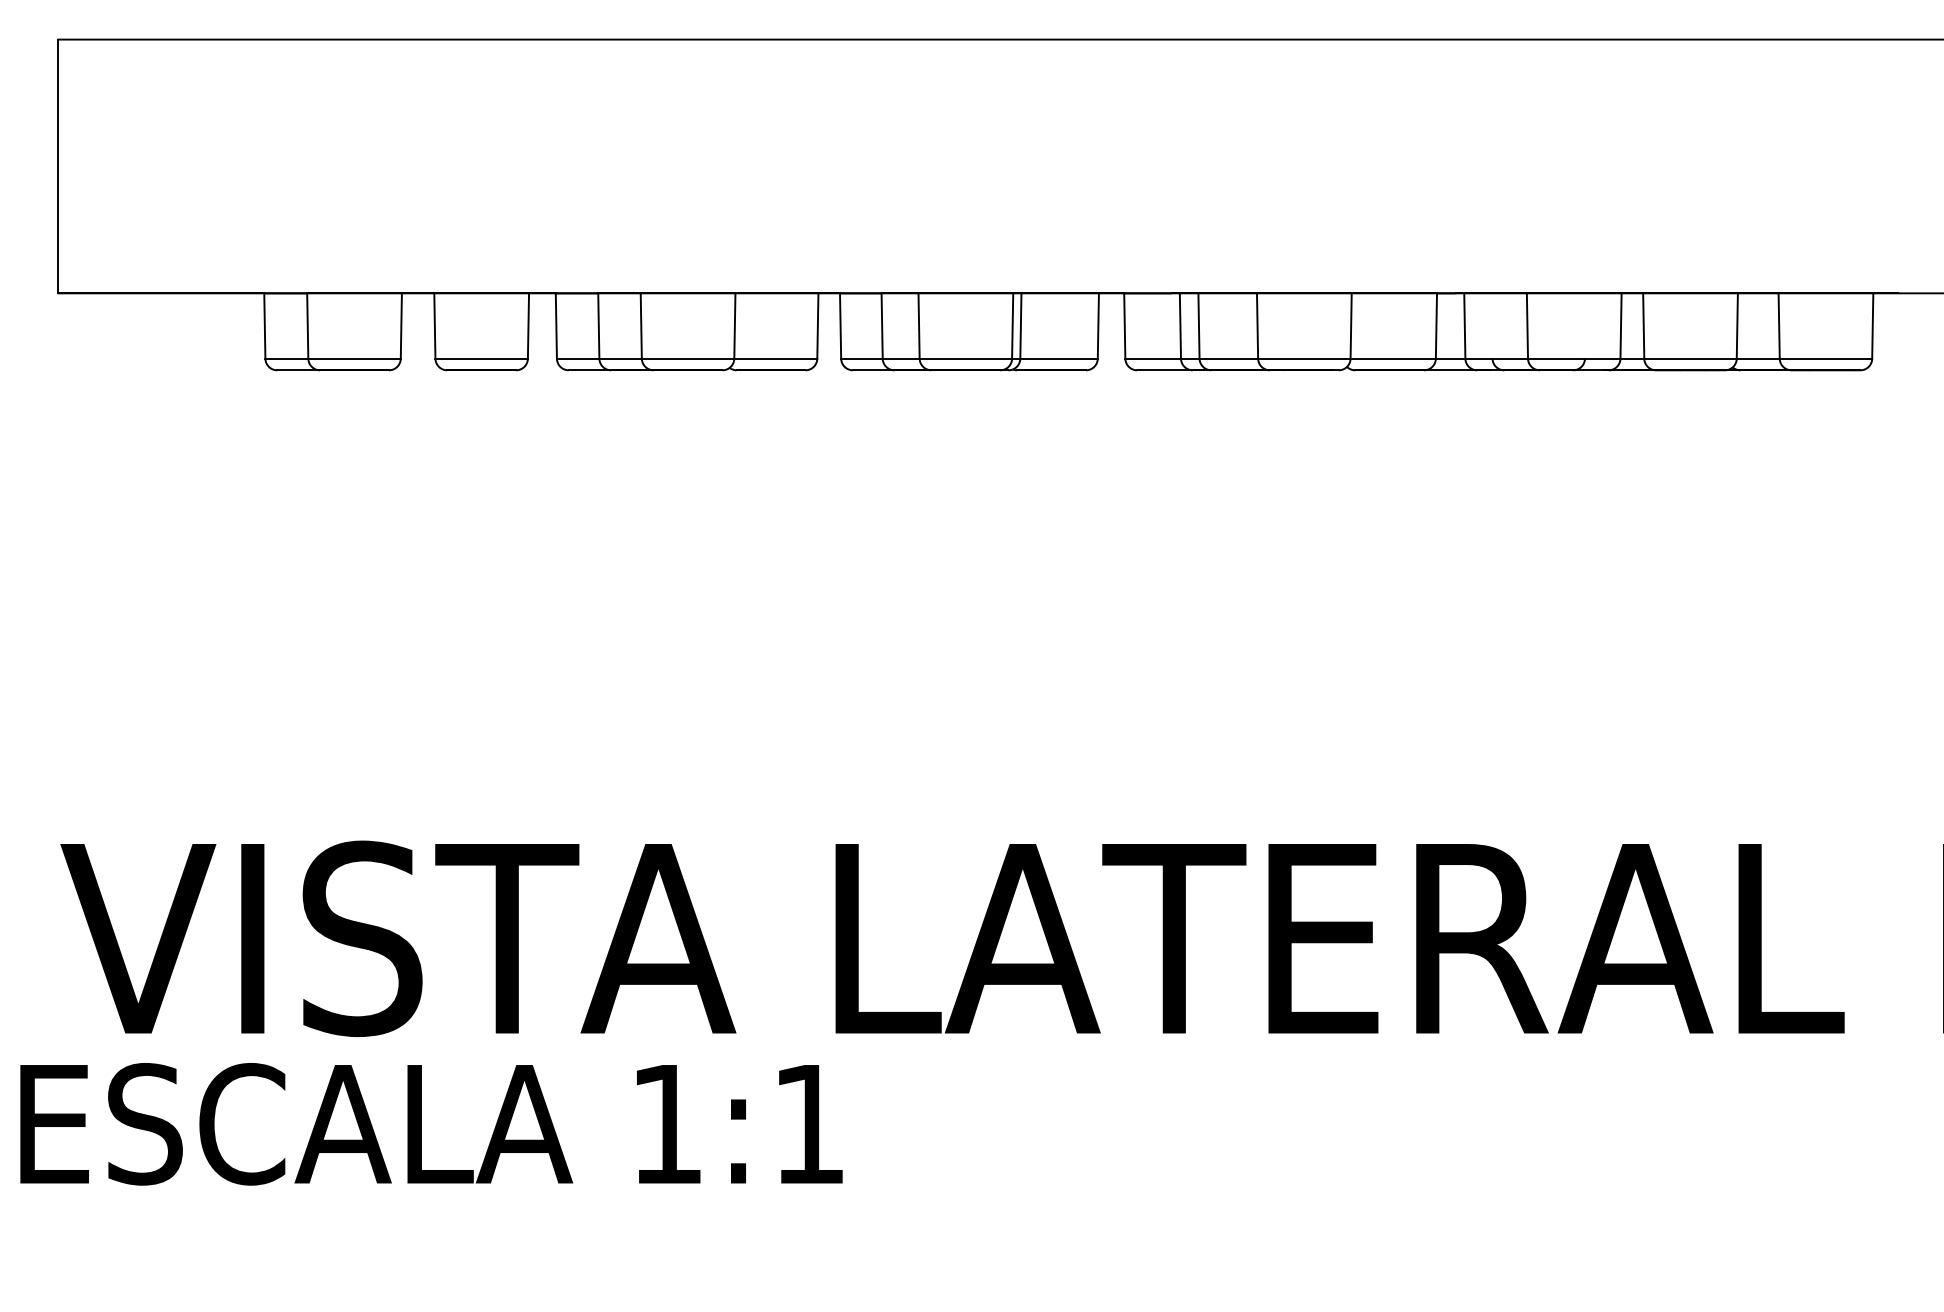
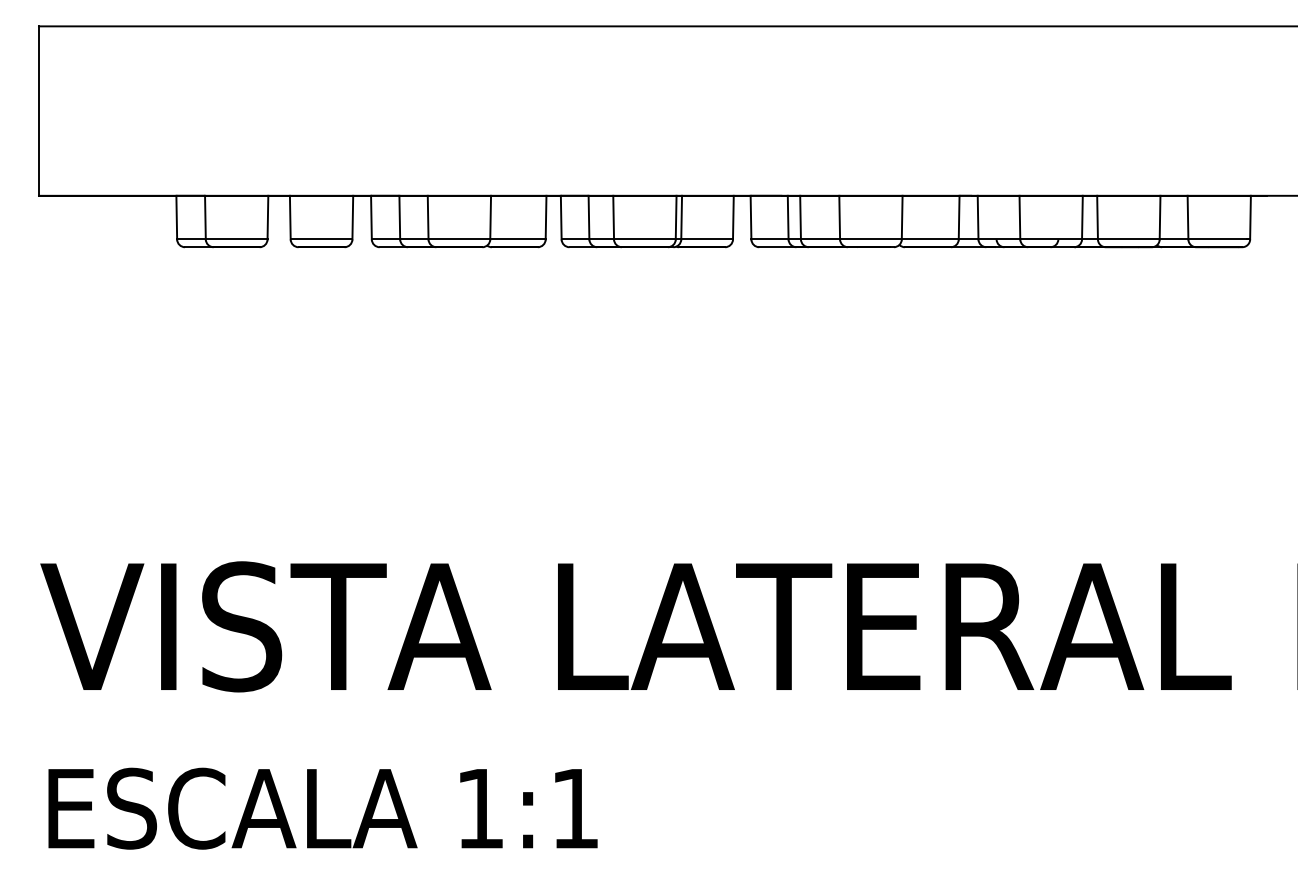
text: (430, 1123) -> (322, 808), moved

